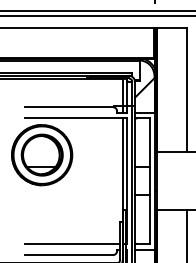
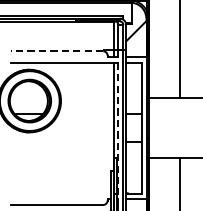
line: (68, 107) -> (57, 51), solid -> dashed
line: (127, 181) -> (118, 128), solid -> dashed
line: (72, 244) -> (61, 193), removed

